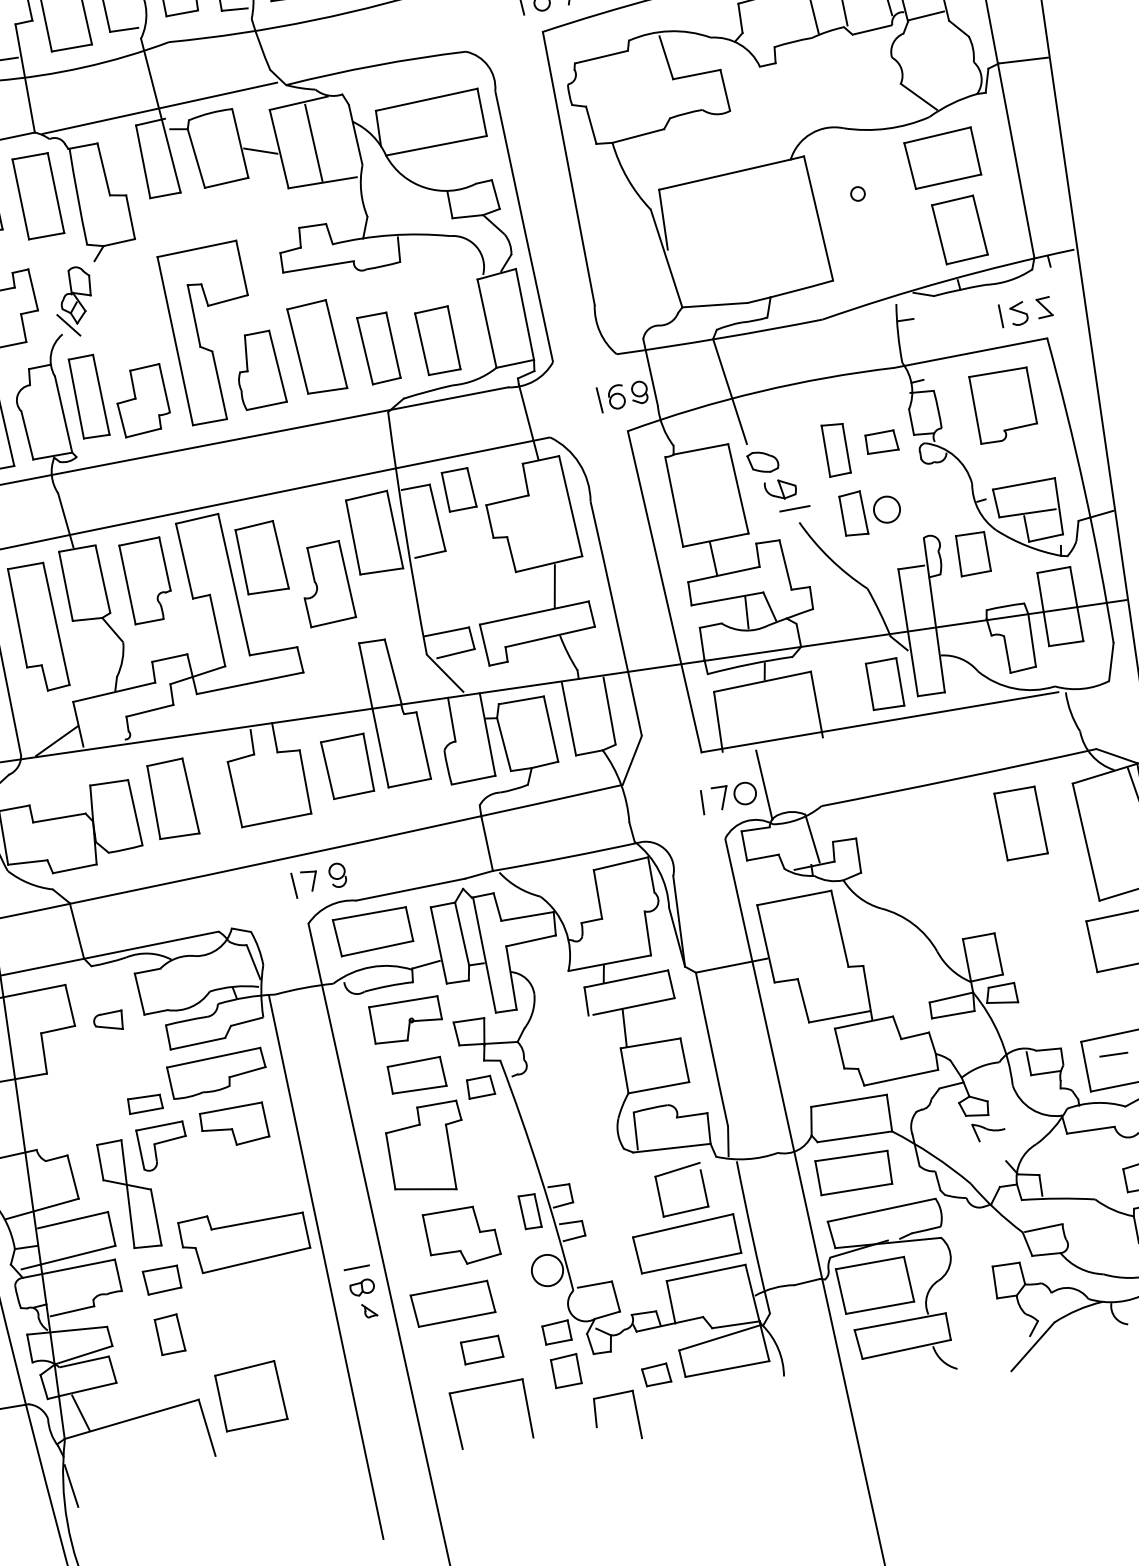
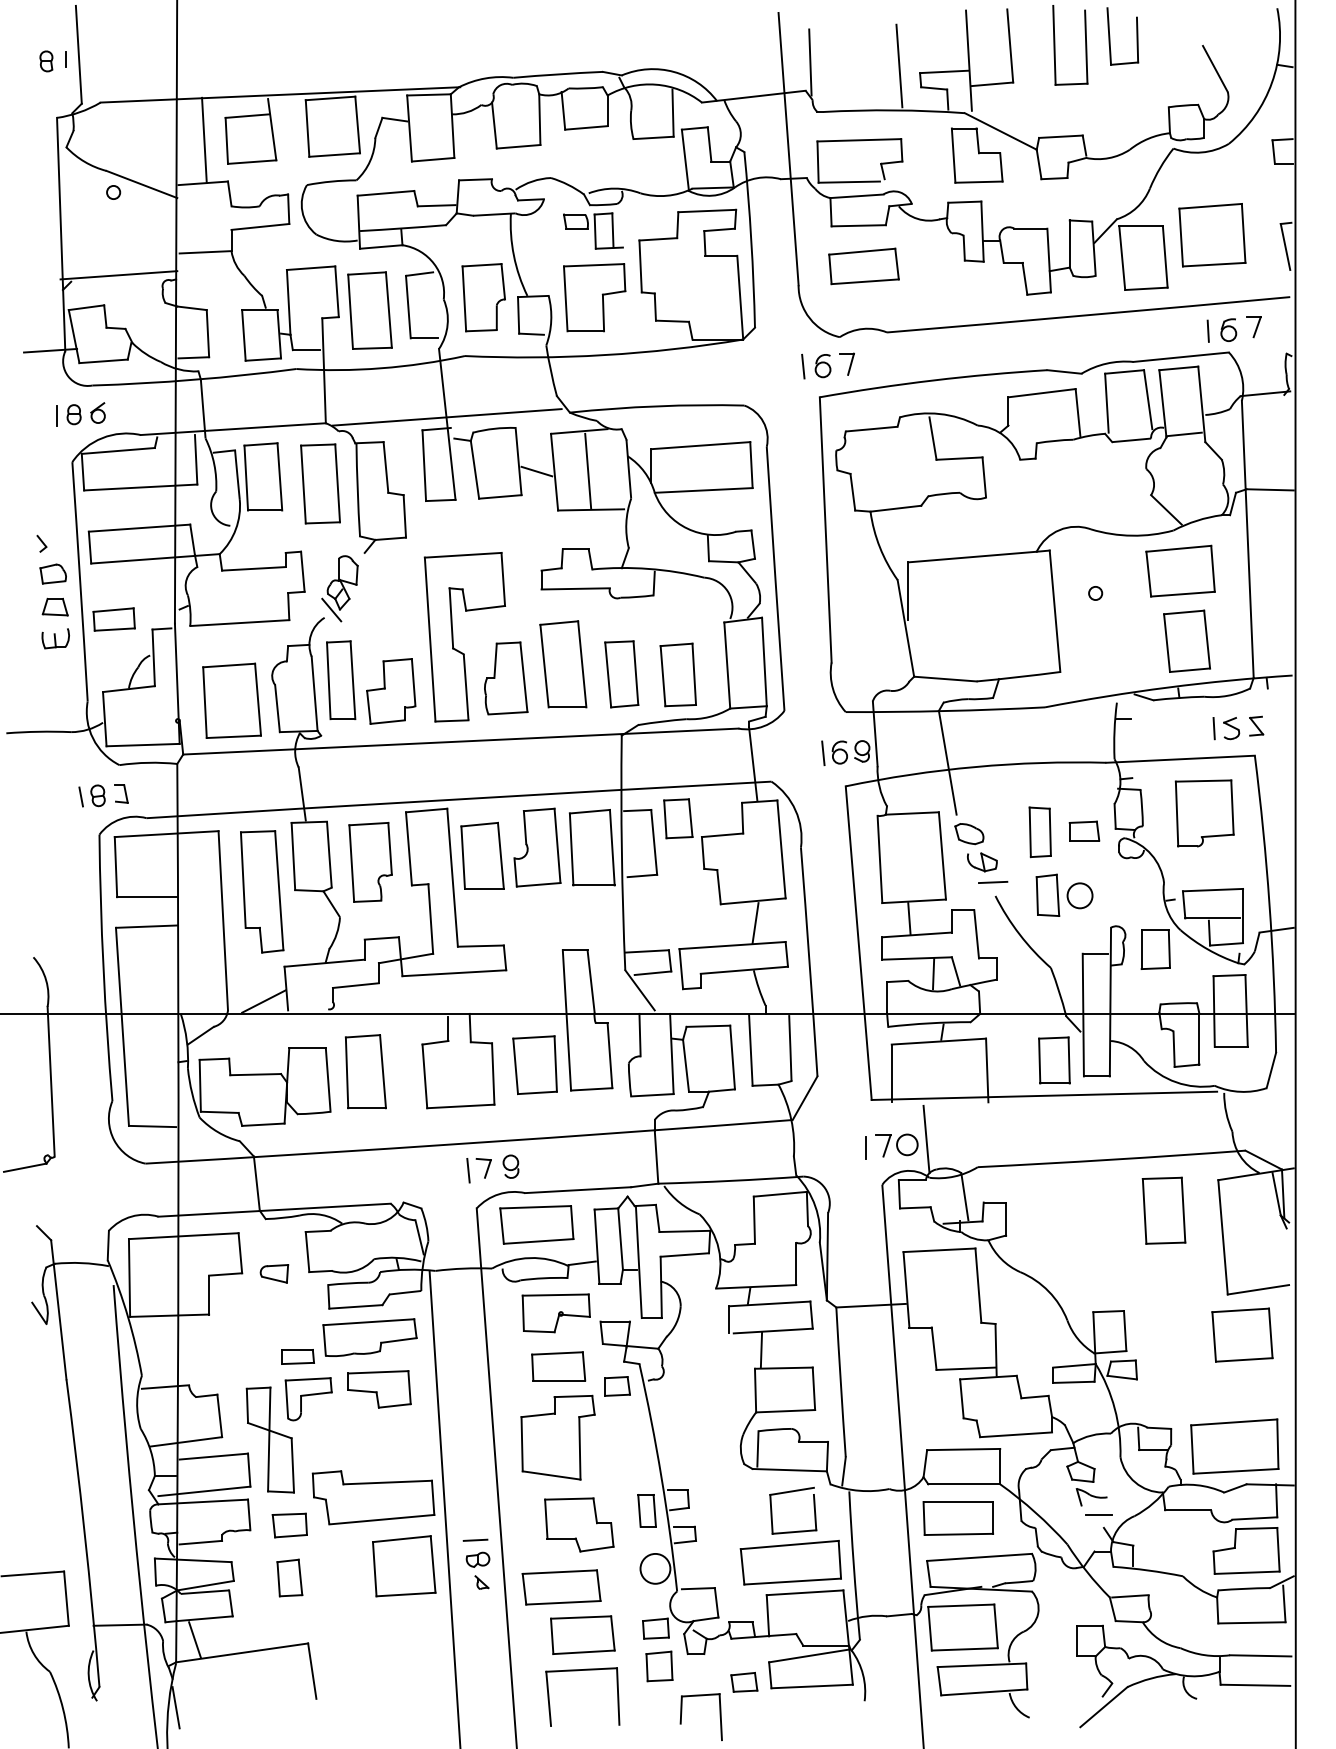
part: (326, 583) -> (537, 847), moved
line: (1112, 1054) -> (1098, 1514), moved
part: (481, 1349) -> (582, 1634), size x1.67
part: (251, 1396) -> (404, 1566), moved

